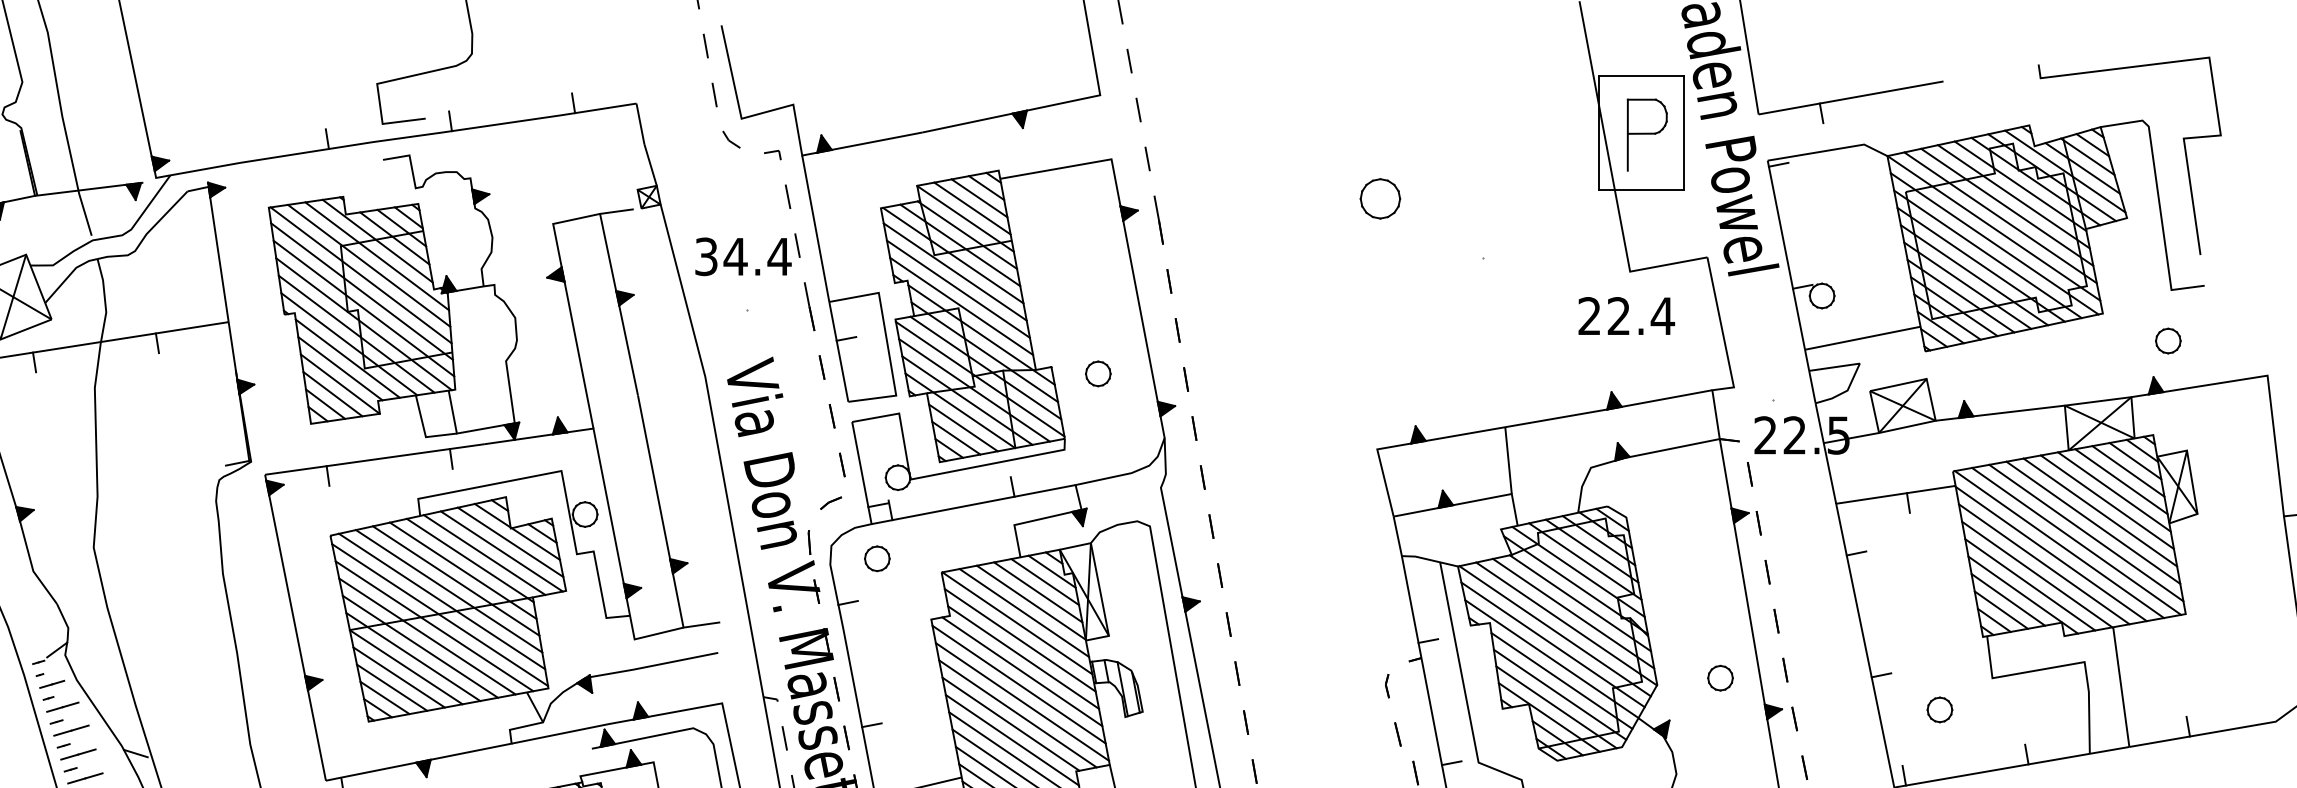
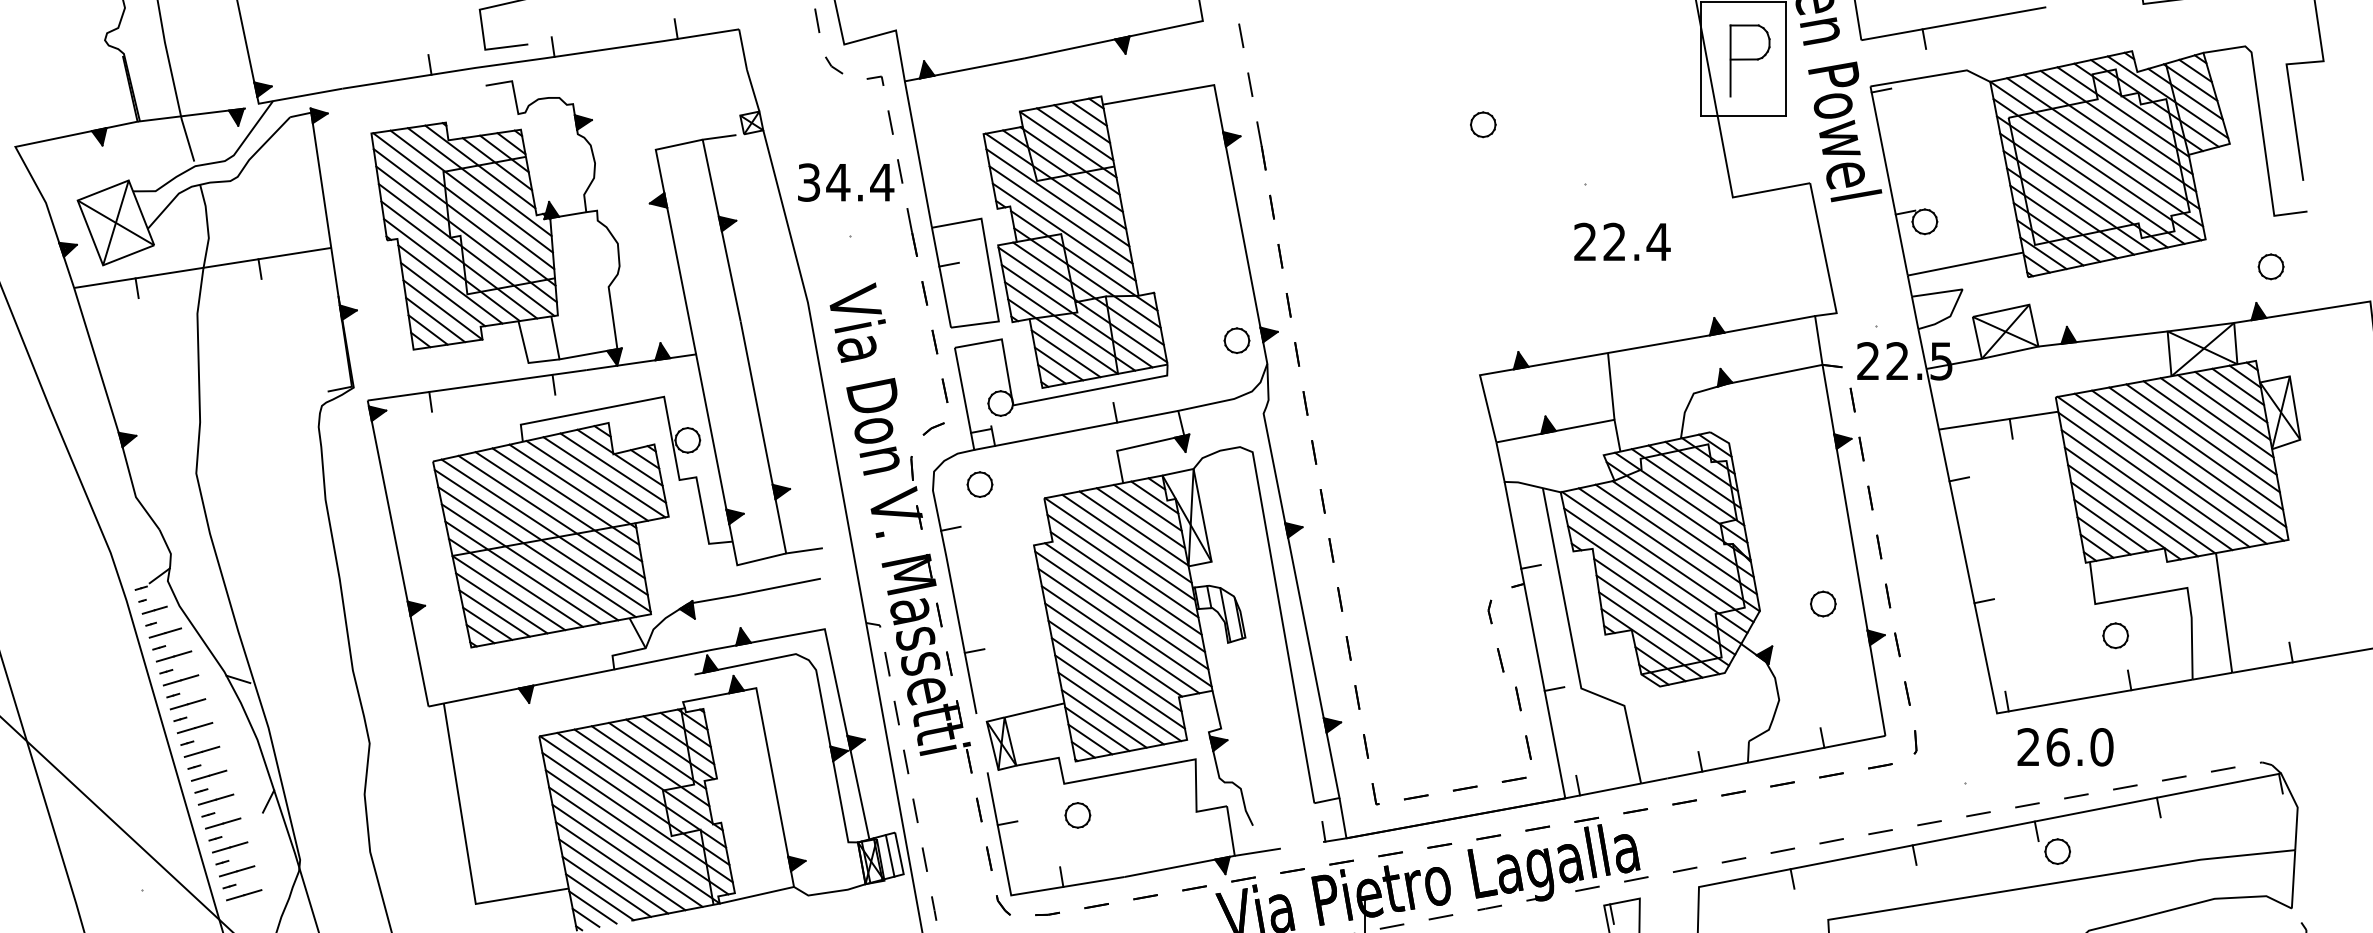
part: (1380, 198) -> (1483, 124), size x0.62
text: (1626, 315) -> (1622, 241), moved
part: (1097, 373) -> (1236, 340), moved
part: (1939, 709) -> (2115, 635), moved

